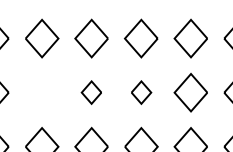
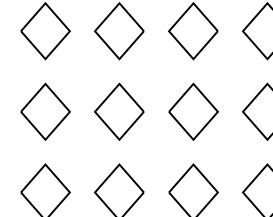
part: (42, 92) -> (46, 111), added
part: (91, 92) -> (119, 111), size x1.67
part: (141, 92) -> (193, 111), size x1.67

